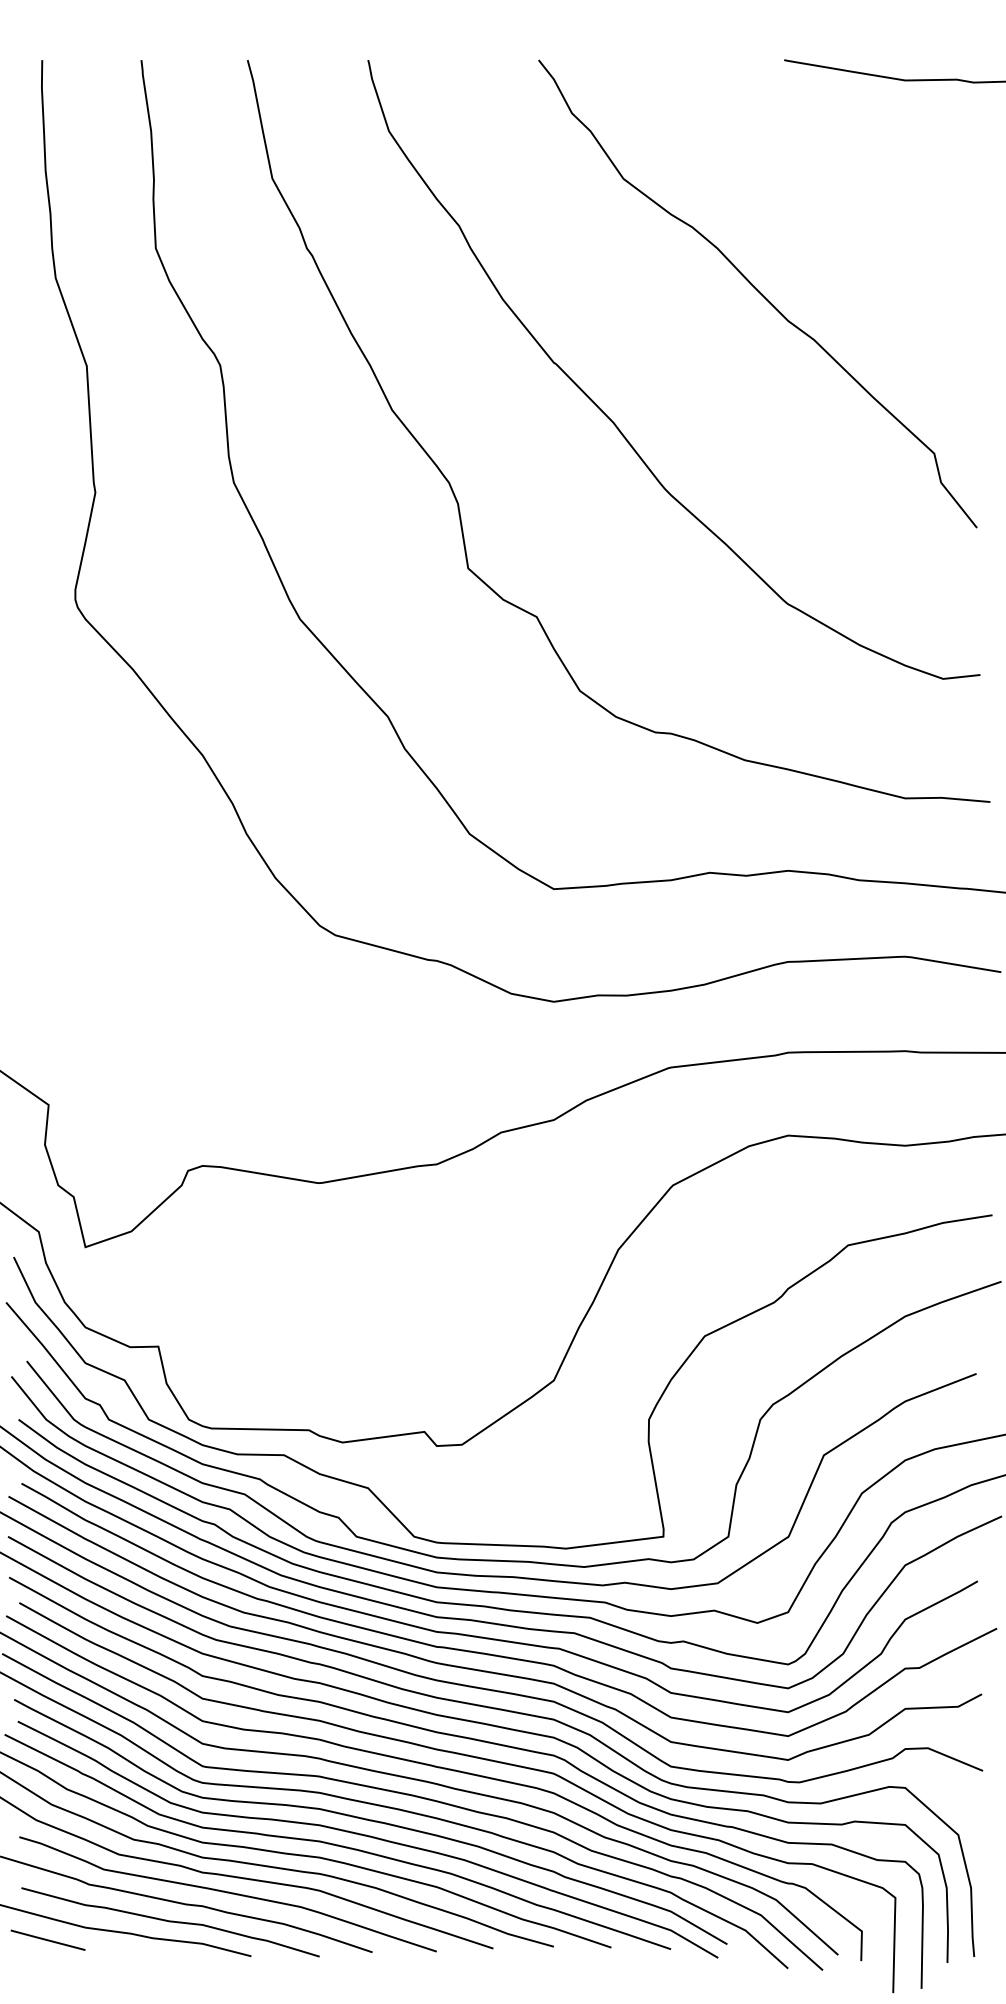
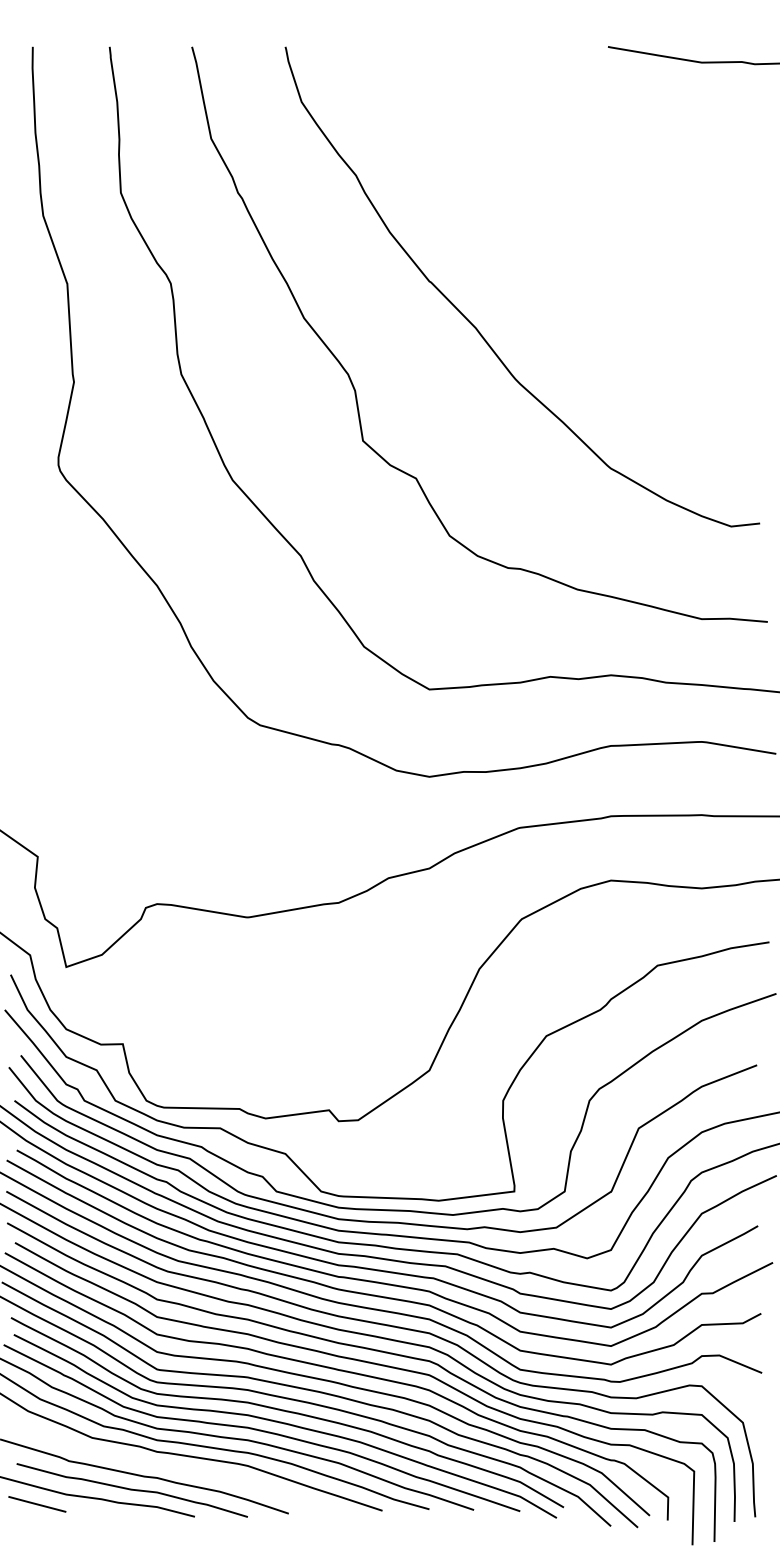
curve: (758, 292) -> (588, 226), removed
curve: (227, 1893) -> (176, 1468), removed

